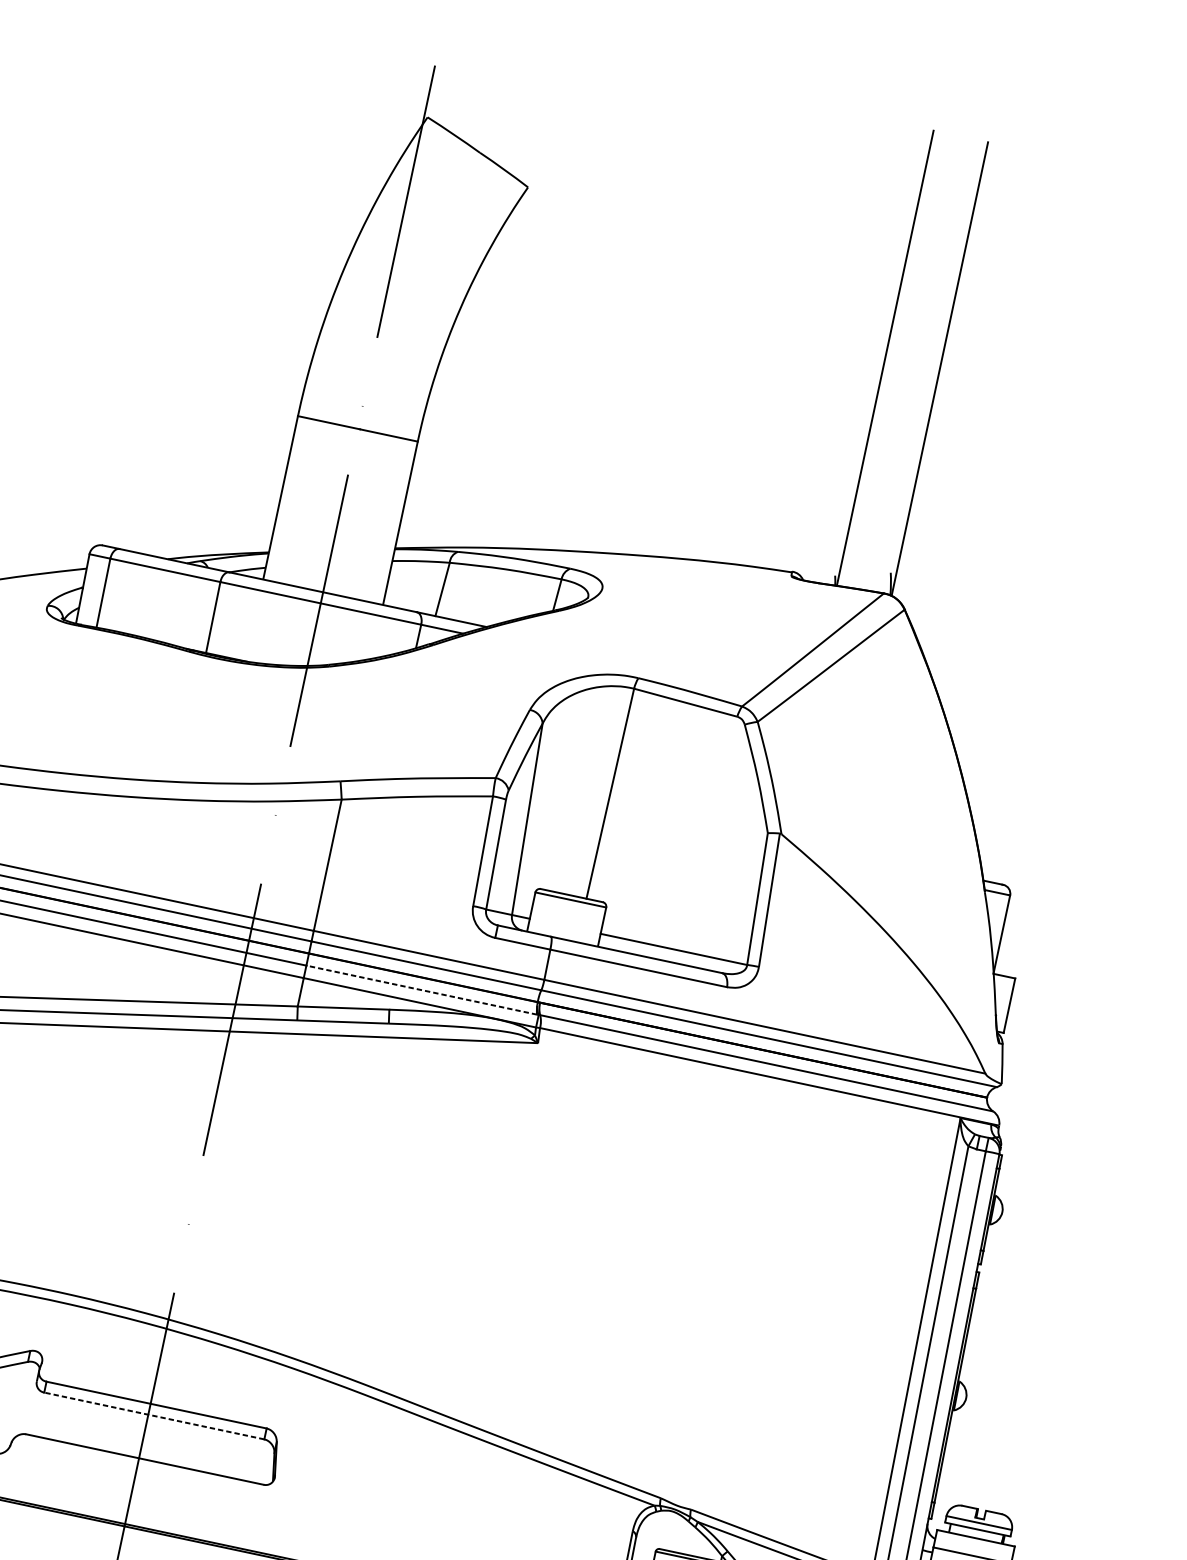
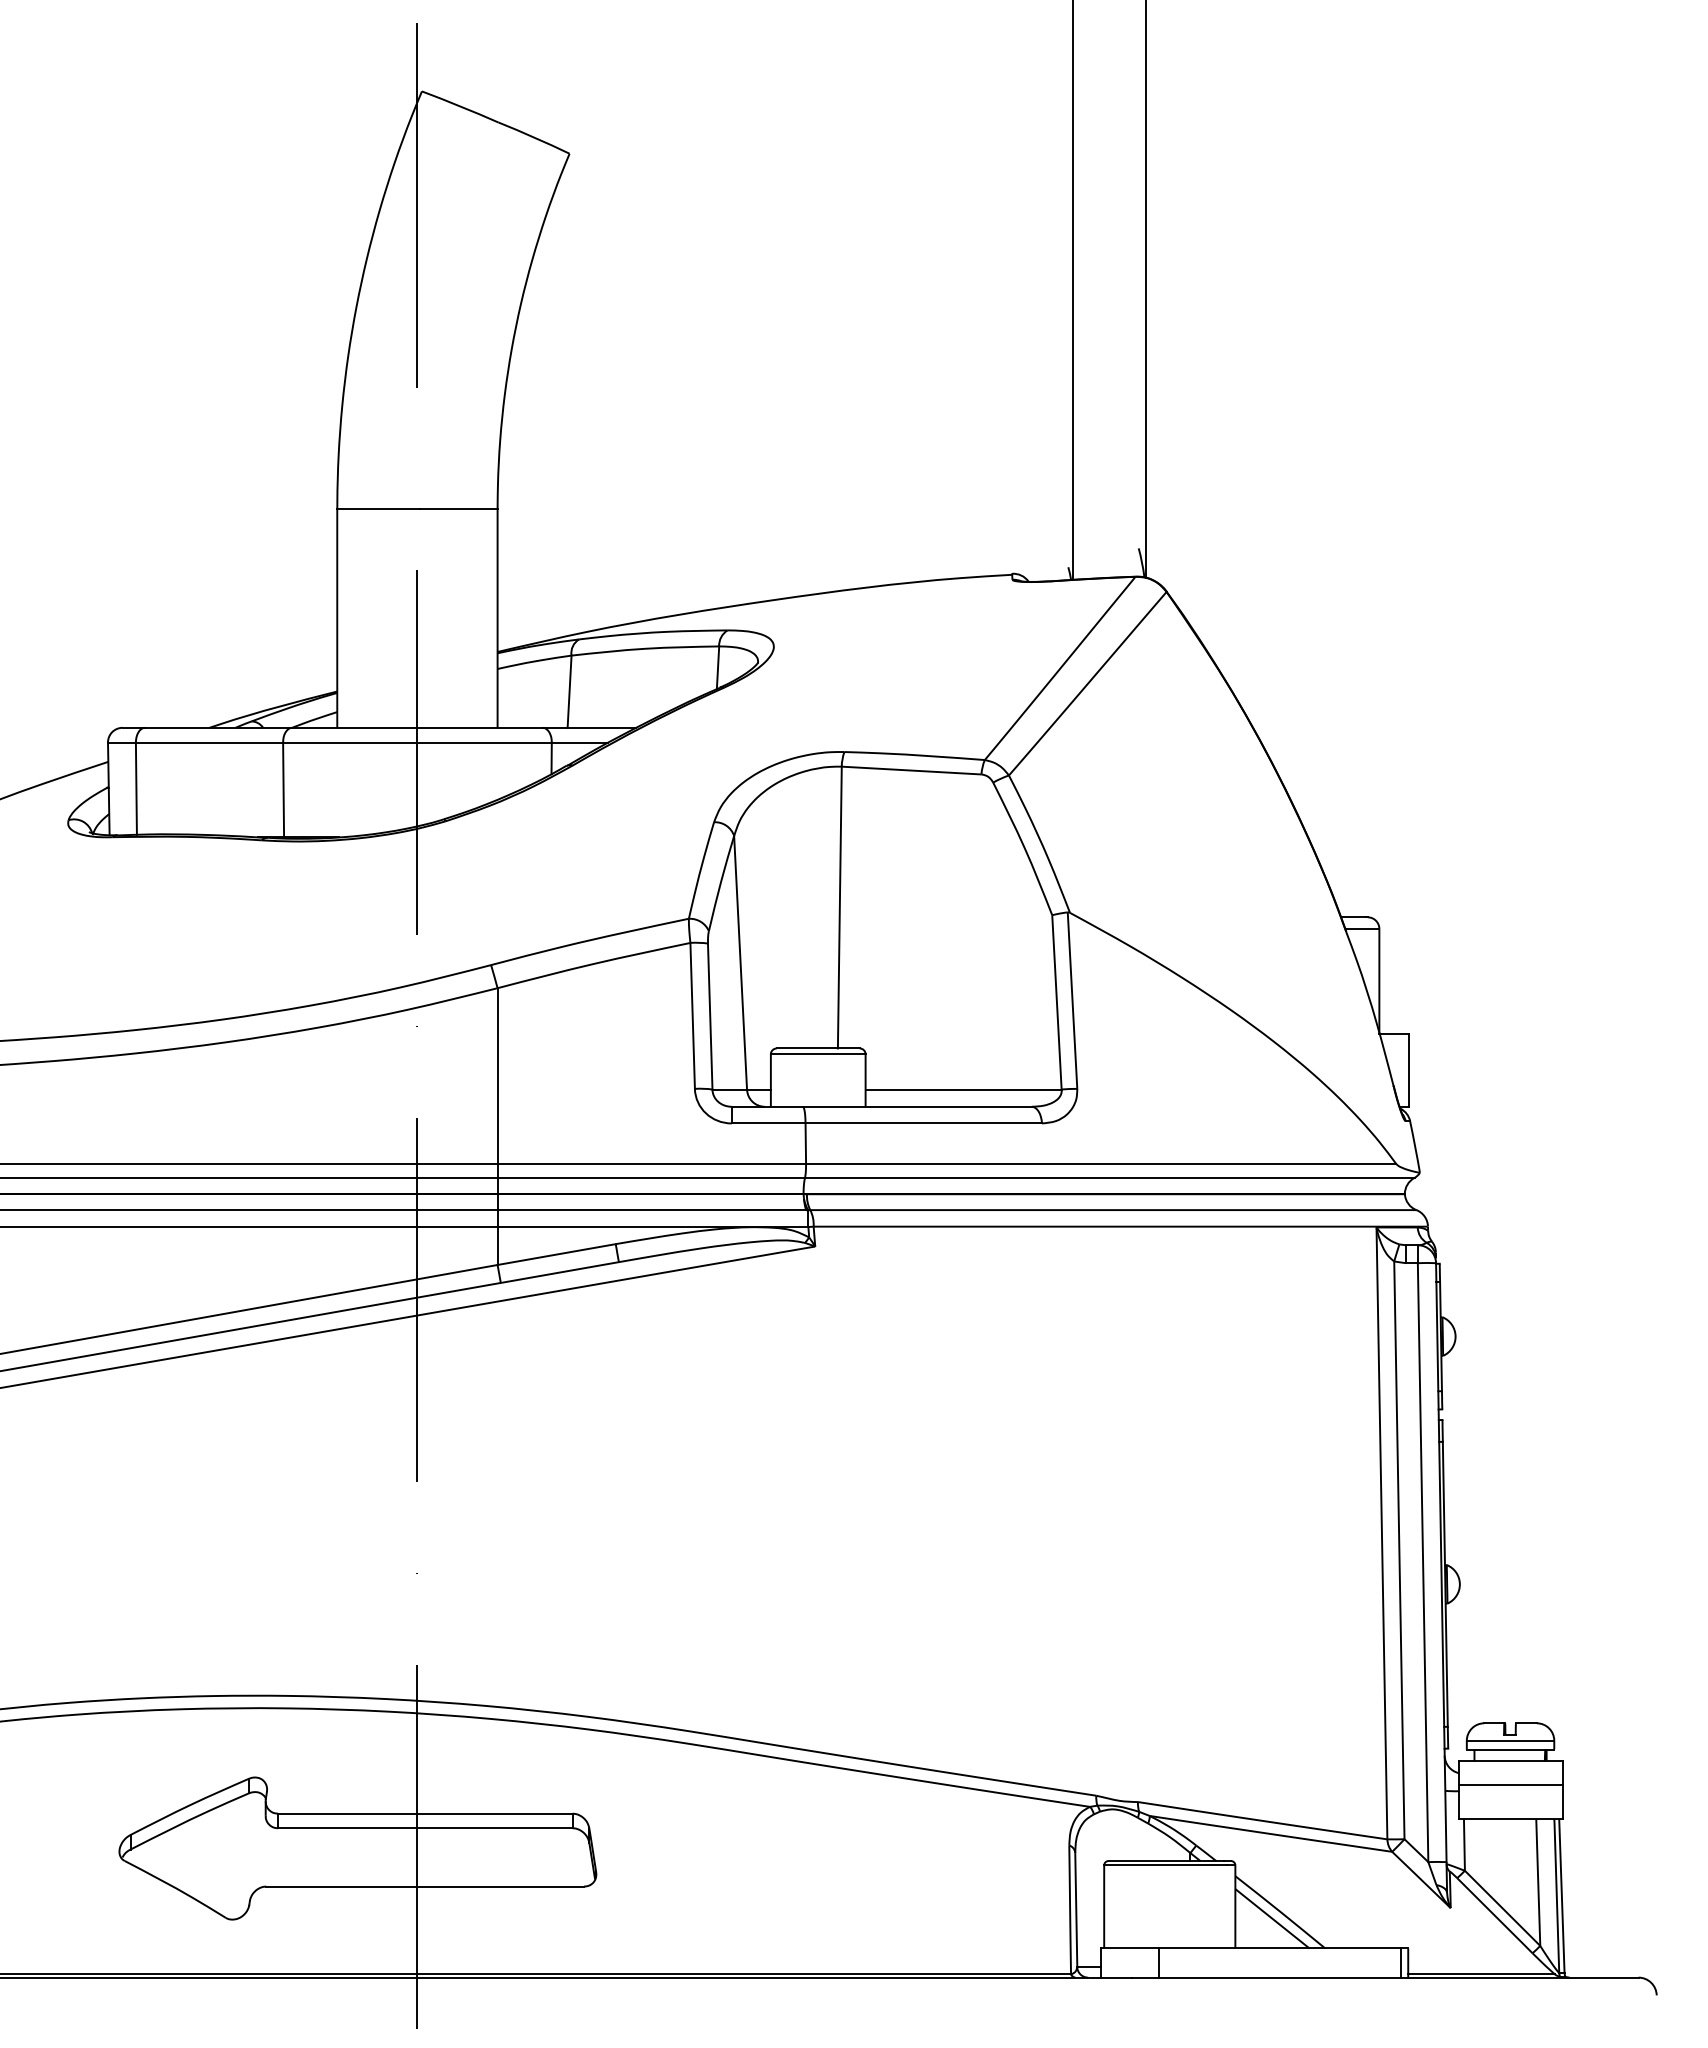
line: (421, 990) -> (651, 1210), dashed -> solid
line: (153, 1416) -> (424, 1828), dashed -> solid

